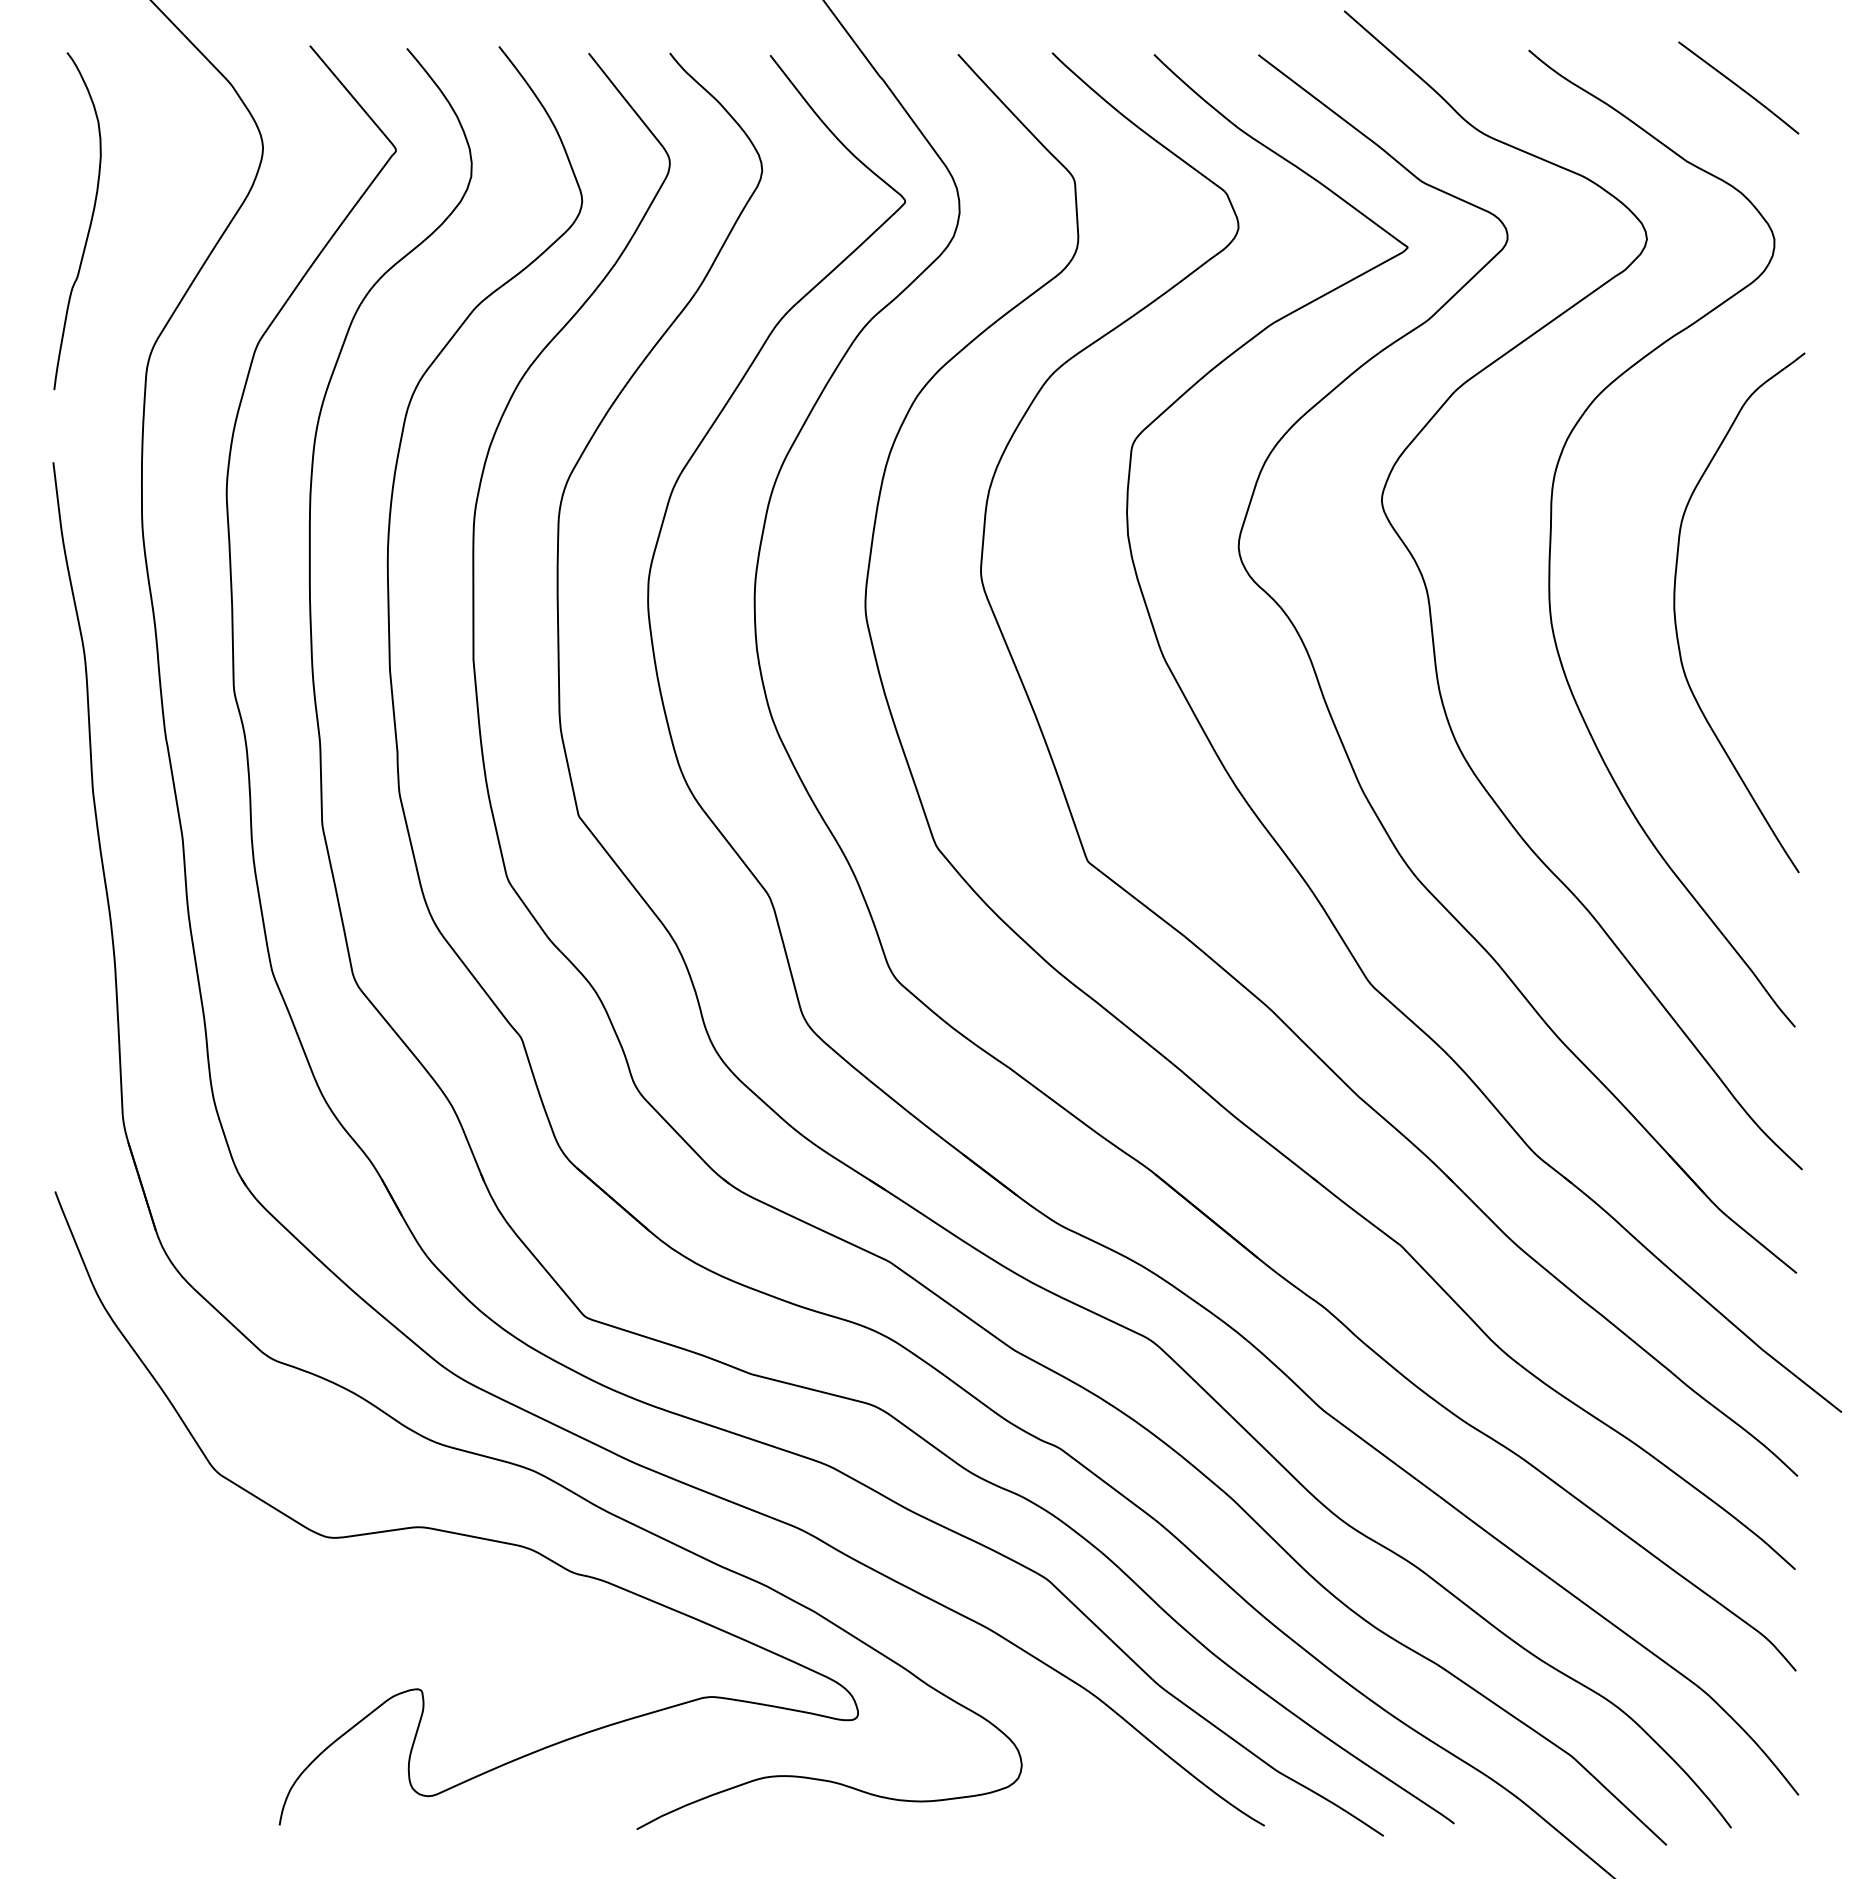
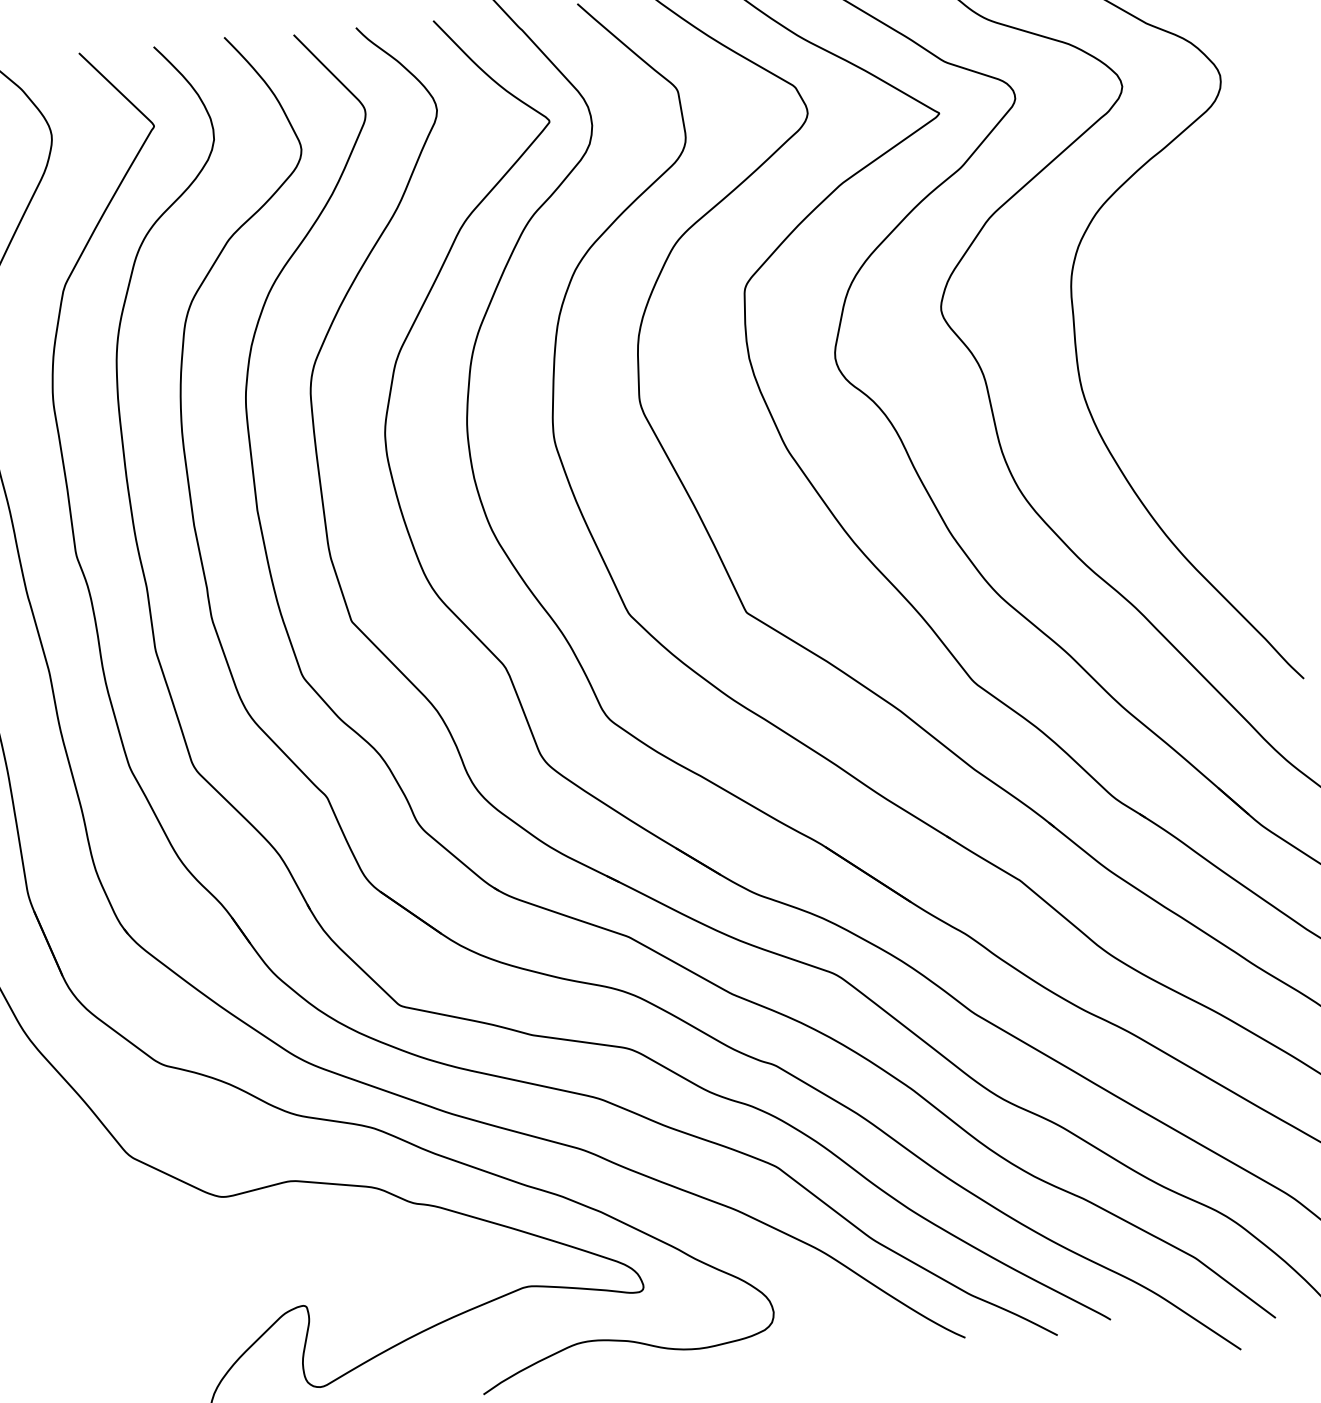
curve: (1676, 620) -> (1177, 376), removed

